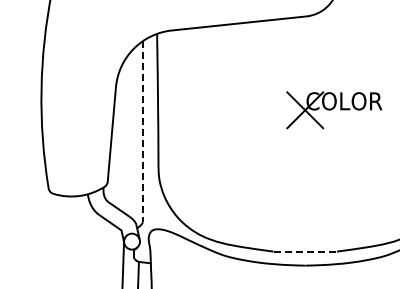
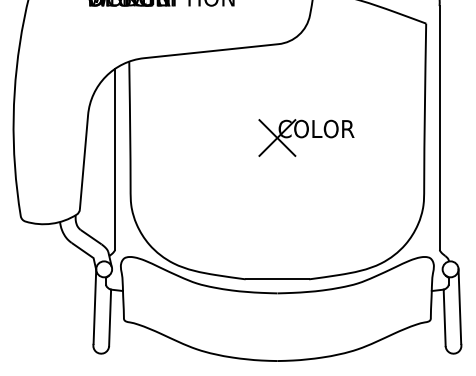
line: (143, 131) -> (115, 159), dashed -> solid
line: (305, 251) -> (277, 279), dashed -> solid

